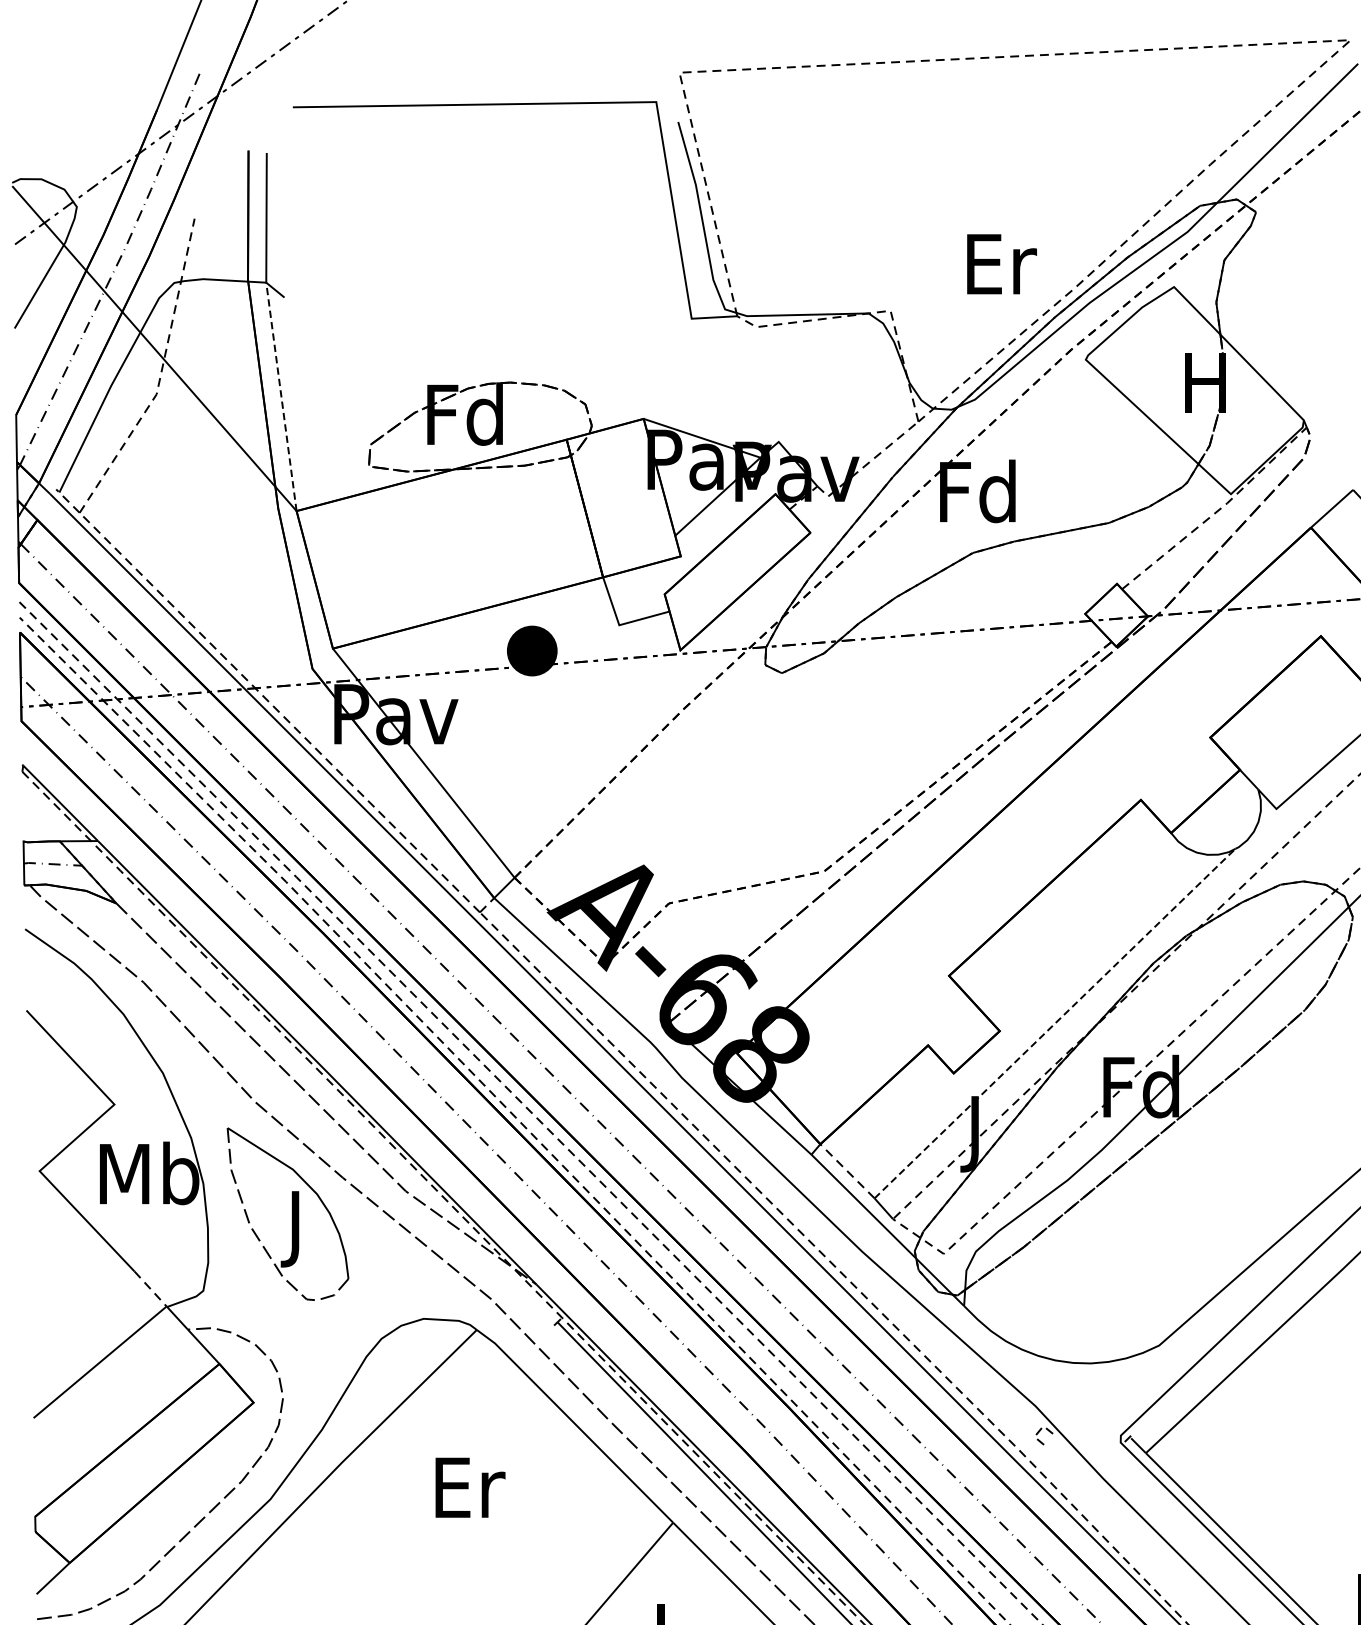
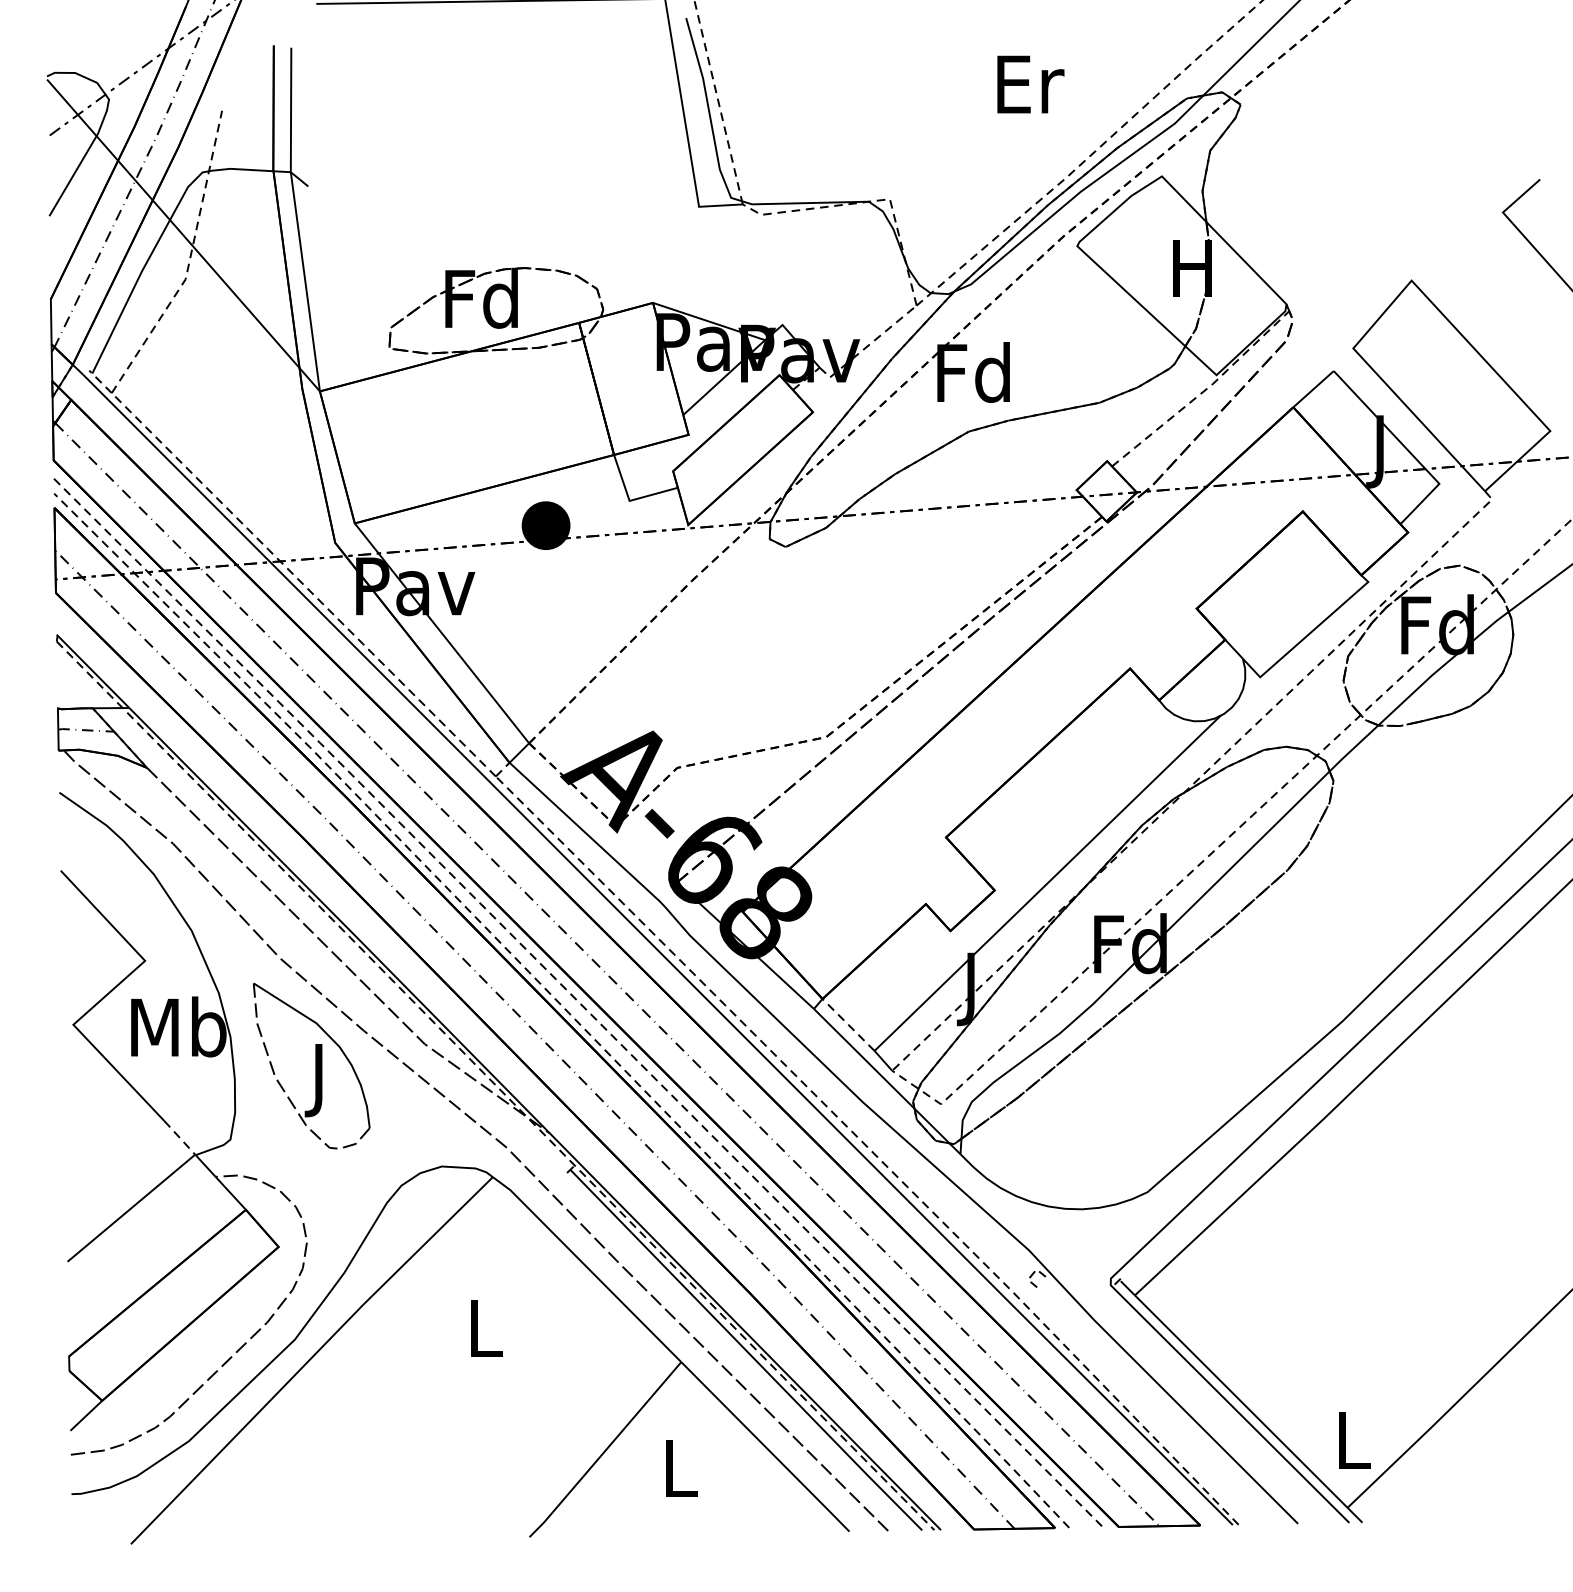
text: (1001, 264) -> (1030, 84), moved
line: (281, 396) -> (305, 281), dashed -> solid
line: (1055, 1022) -> (1048, 882), dashed -> solid
text: (470, 1487) -> (486, 1328), Er -> L

